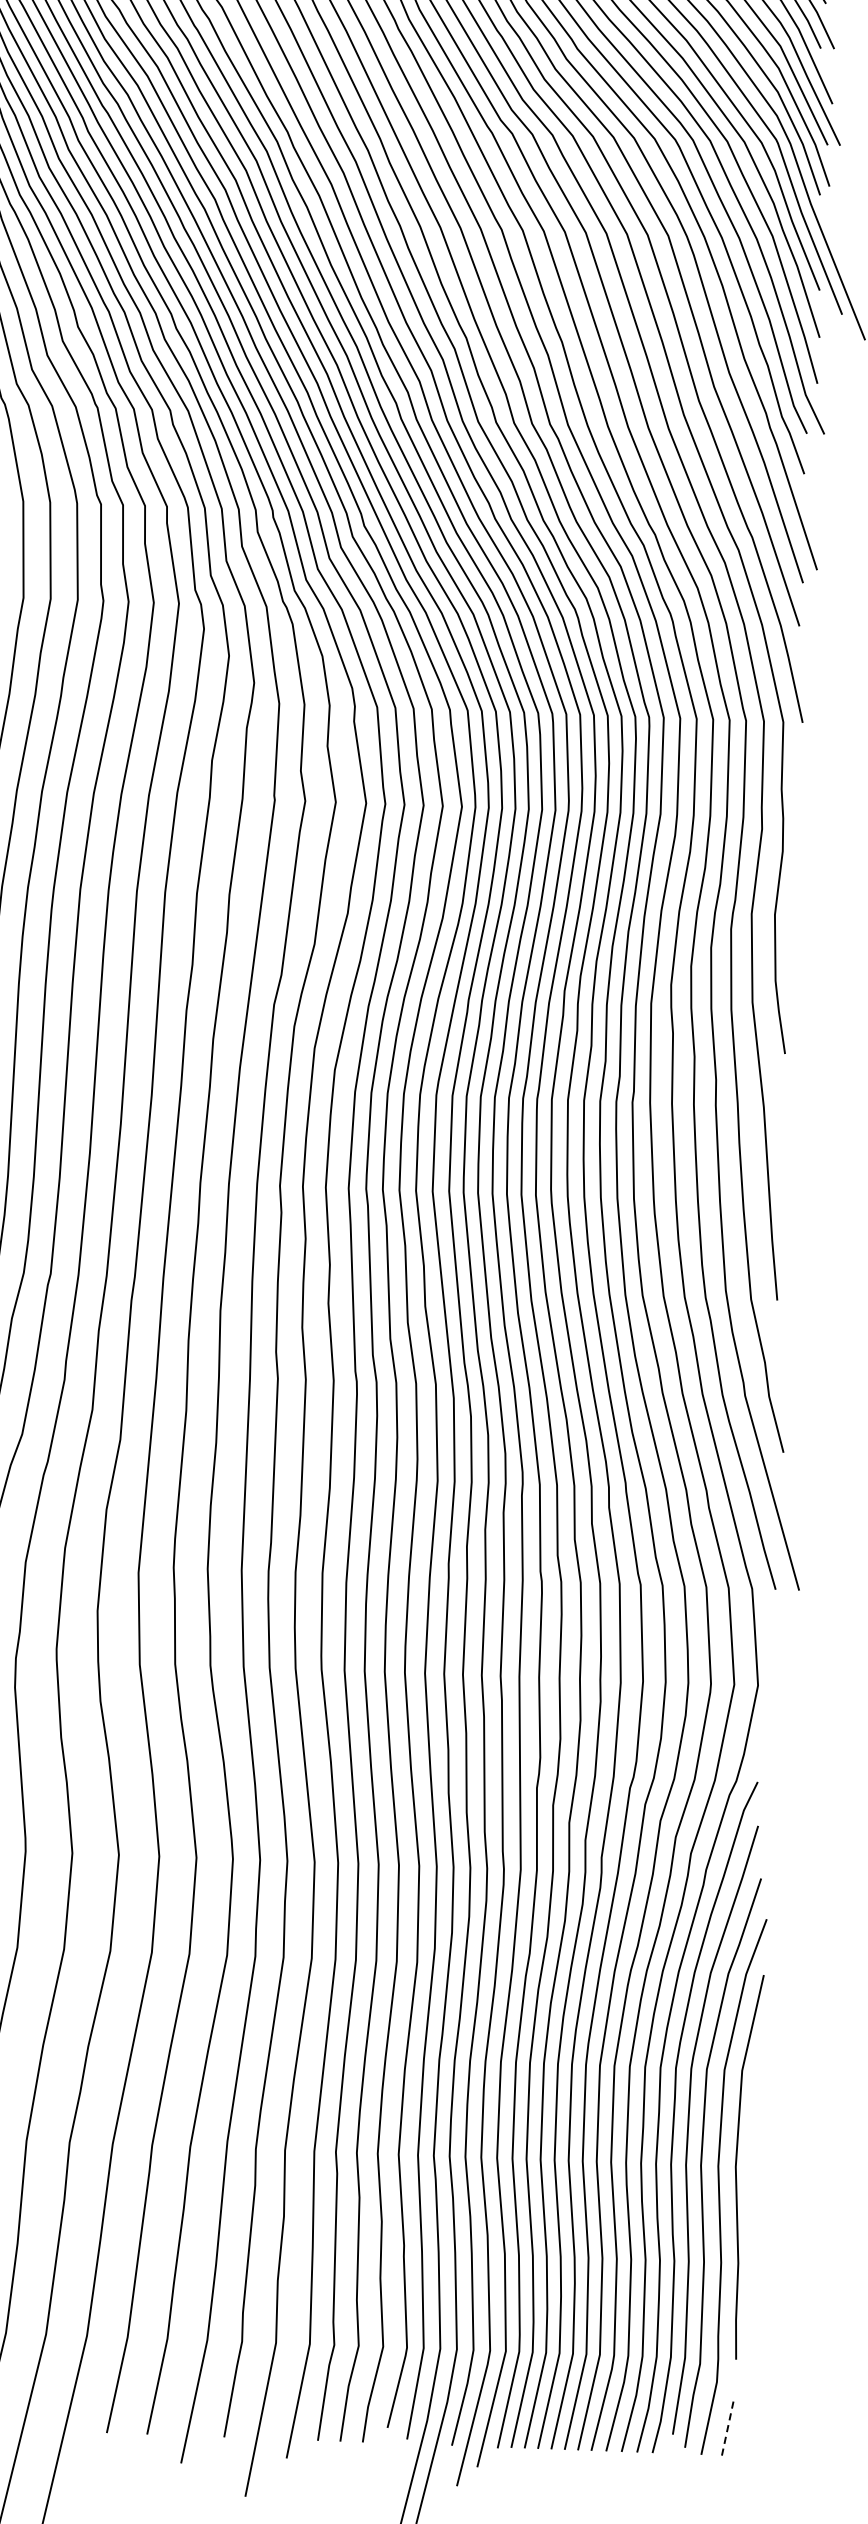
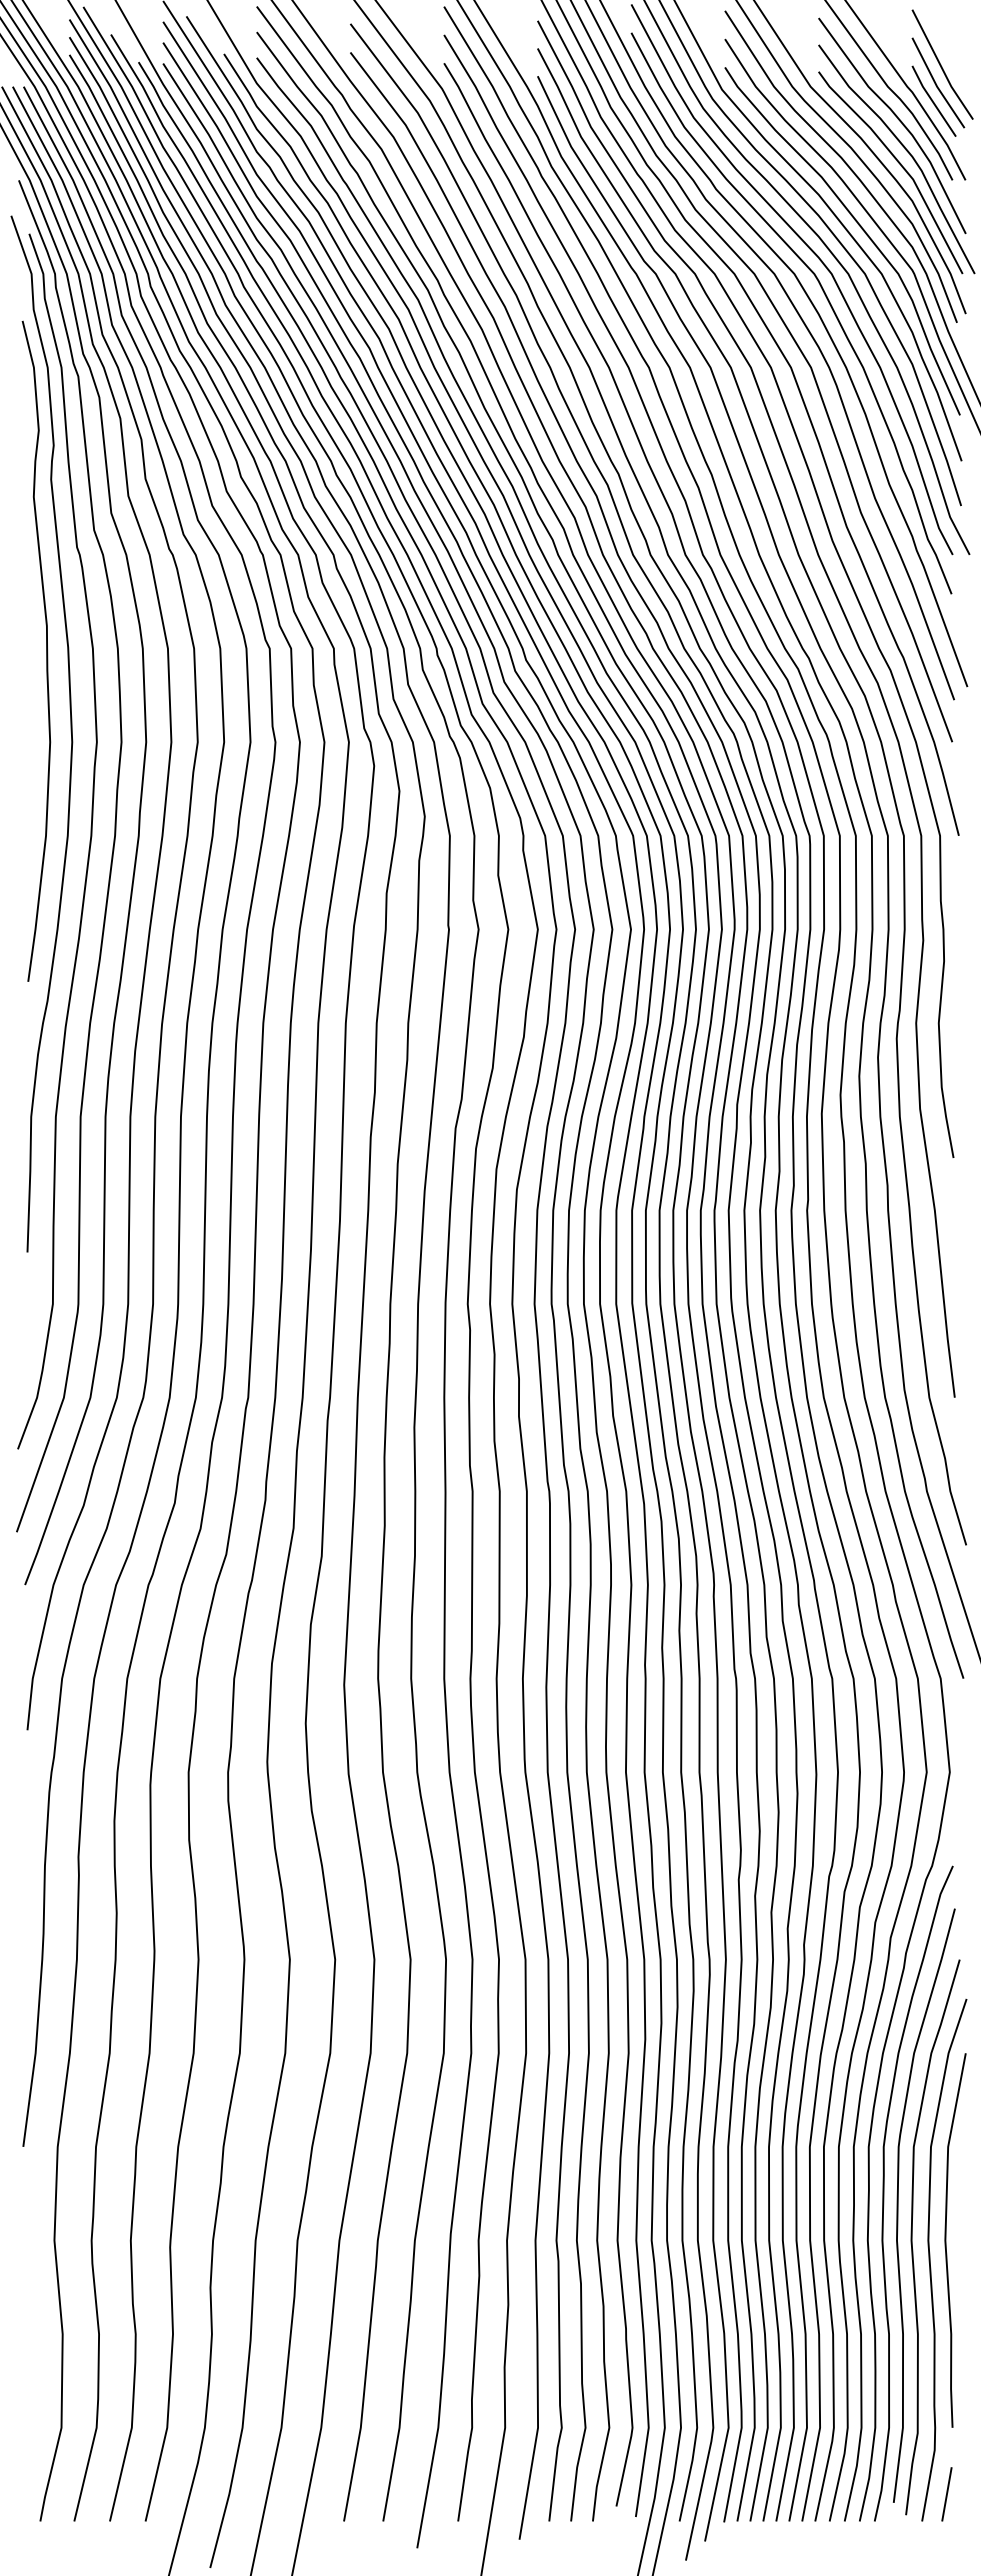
line: (727, 2428) -> (946, 2494), dashed -> solid

